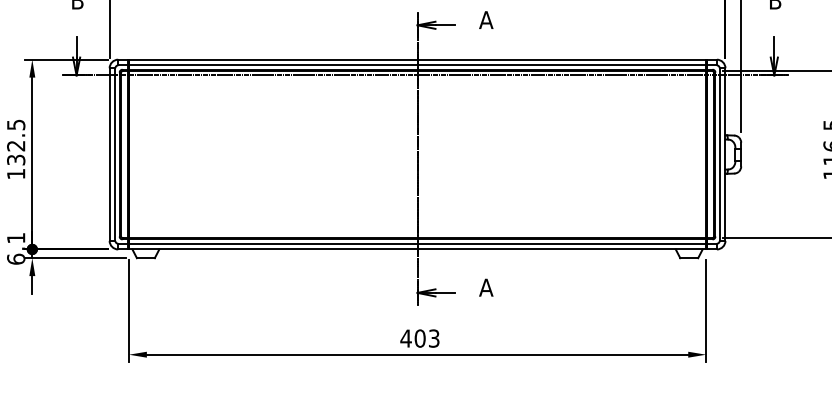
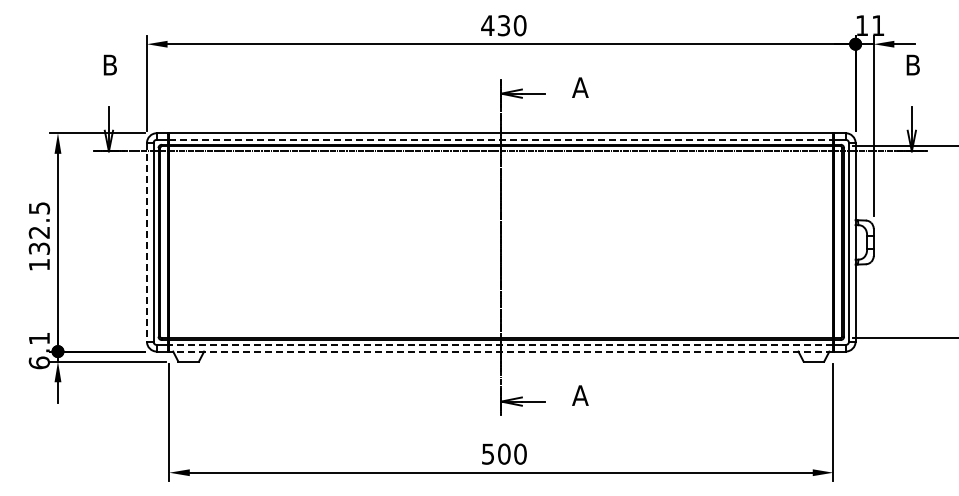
line: (417, 65) -> (501, 139), solid -> dashed
line: (109, 154) -> (146, 242), solid -> dashed
line: (416, 244) -> (500, 345), solid -> dashed
line: (416, 249) -> (500, 351), solid -> dashed
text: (419, 338) -> (503, 453), 403 -> 500

